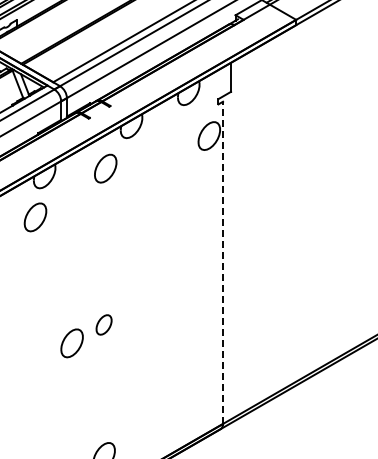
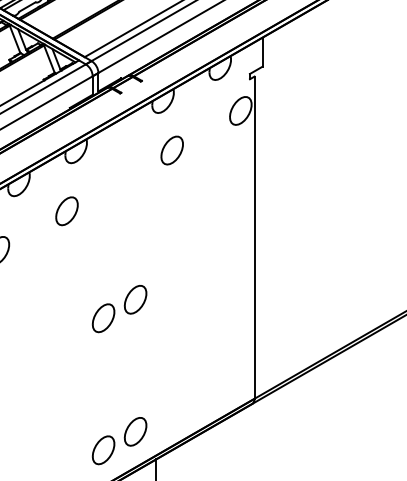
part: (105, 168) -> (171, 150), moved
part: (35, 217) -> (66, 211), moved
line: (223, 262) -> (254, 237), dashed -> solid
part: (104, 324) -> (135, 299), size x1.43

